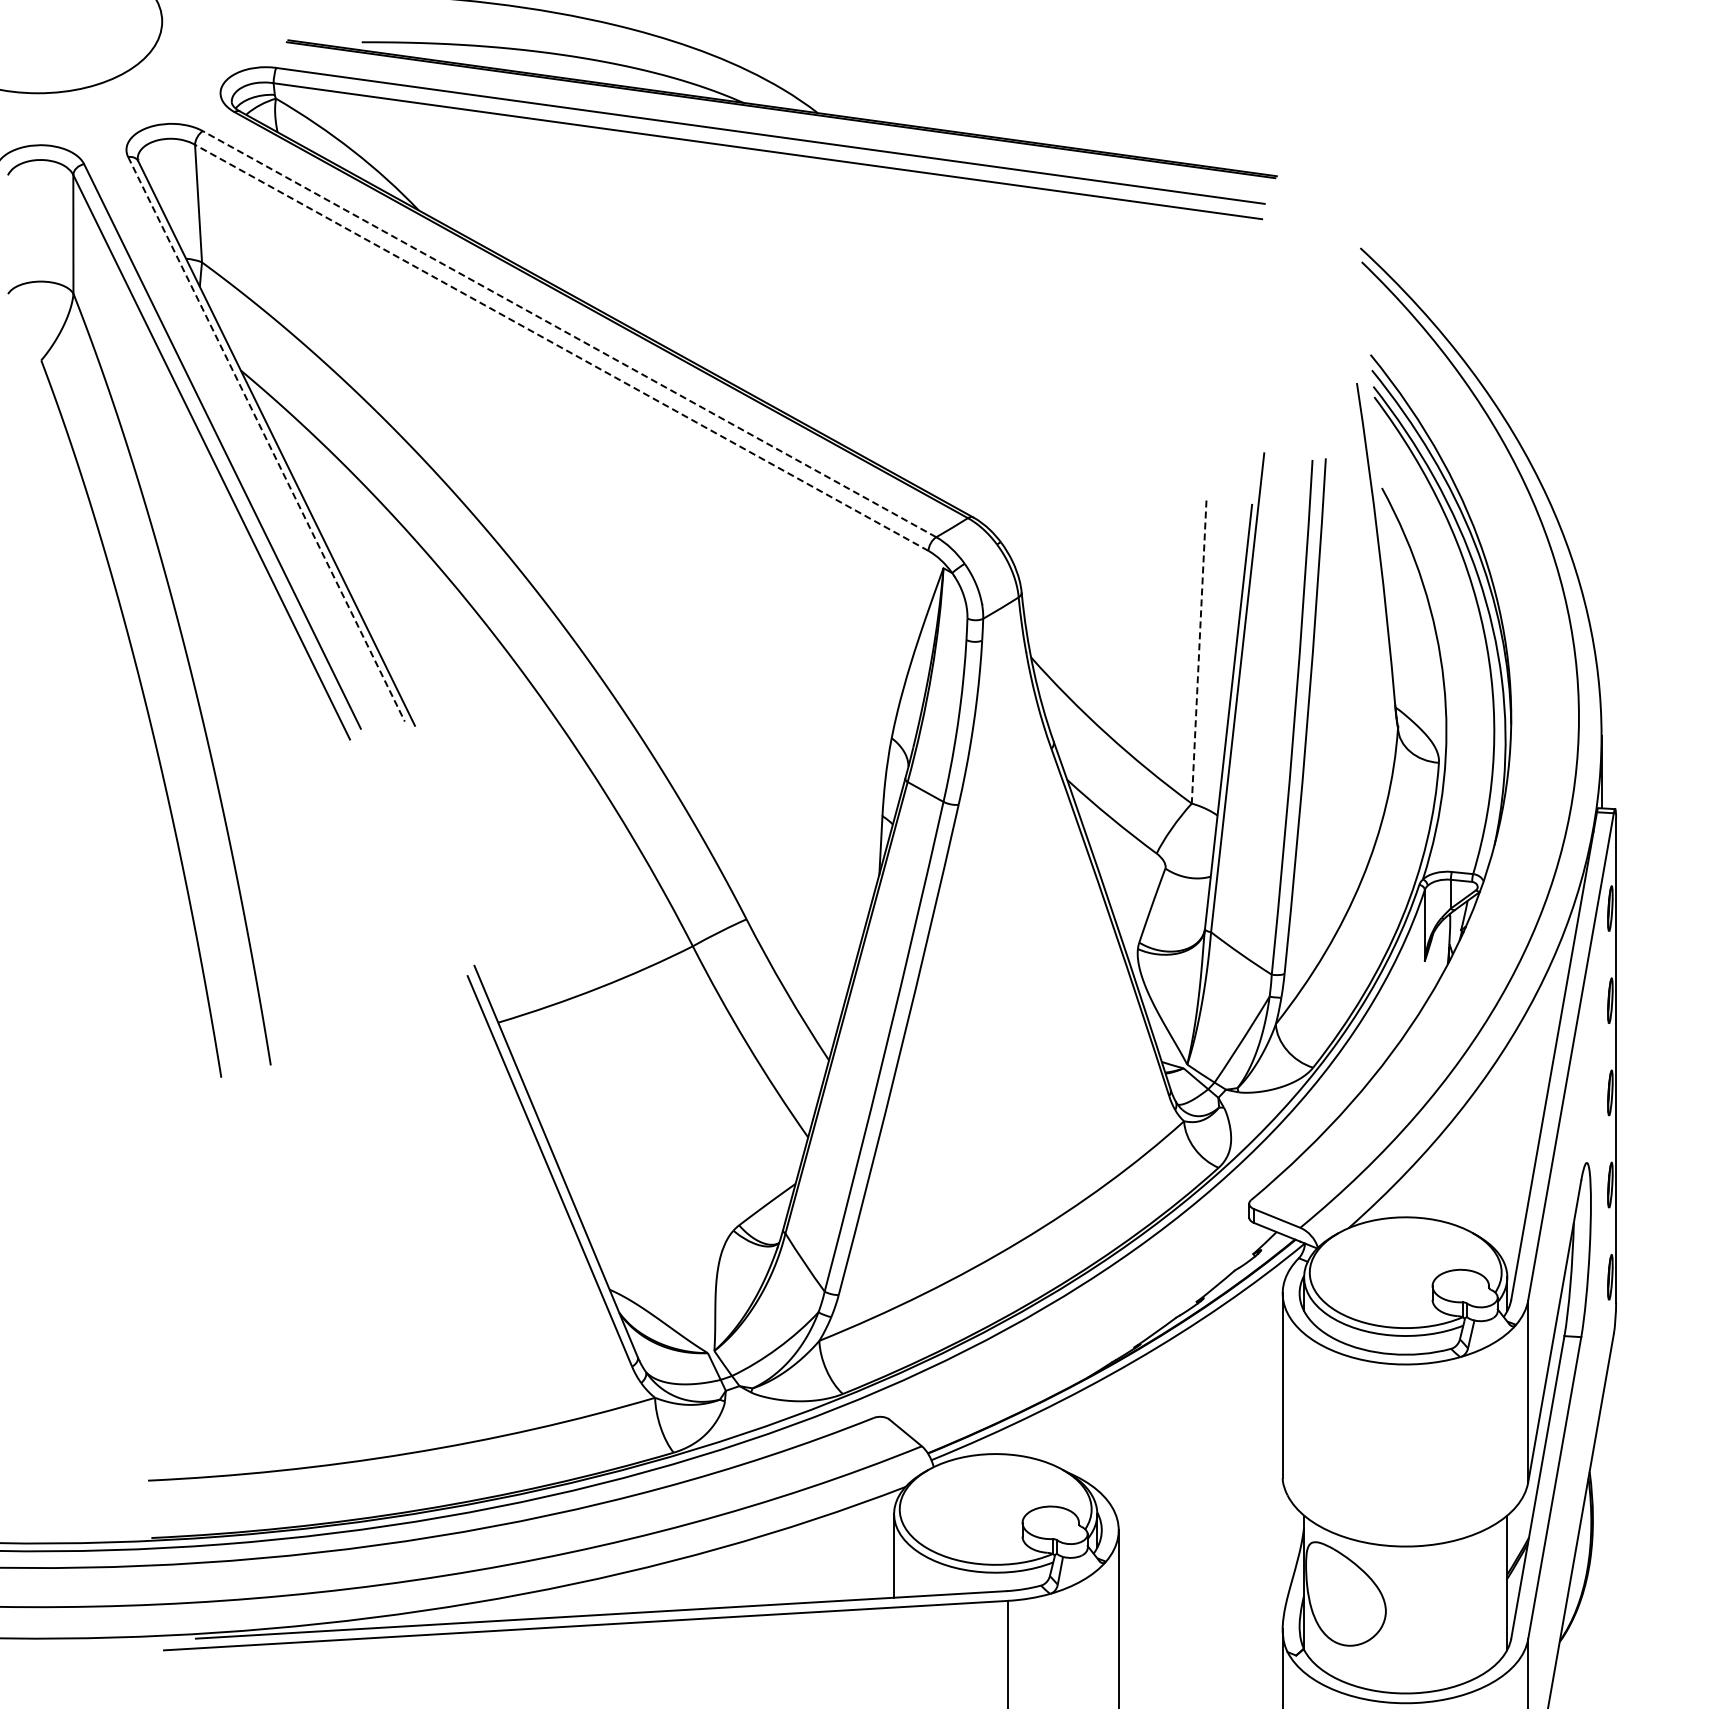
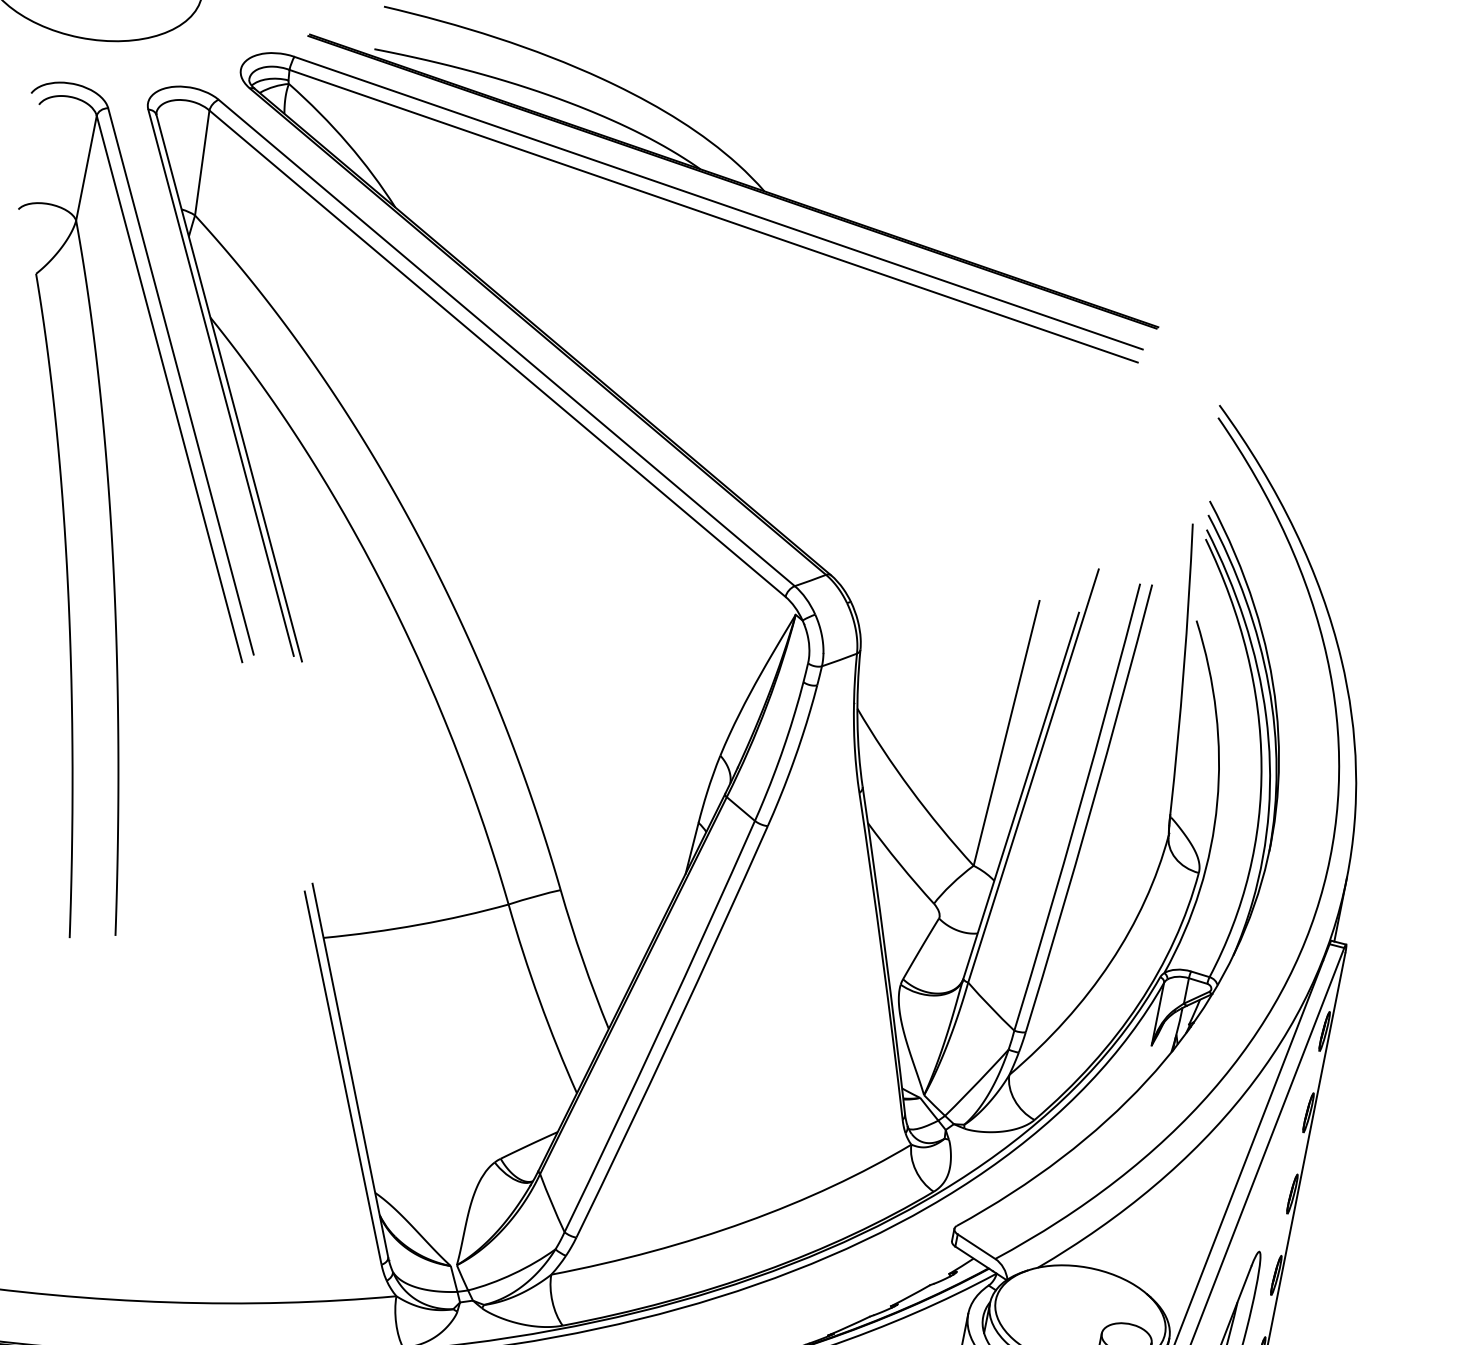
line: (569, 333) -> (506, 342), dashed -> solid
line: (561, 347) -> (497, 353), dashed -> solid
line: (266, 439) -> (221, 382), dashed -> solid
line: (1199, 652) -> (1006, 733), dashed -> solid

